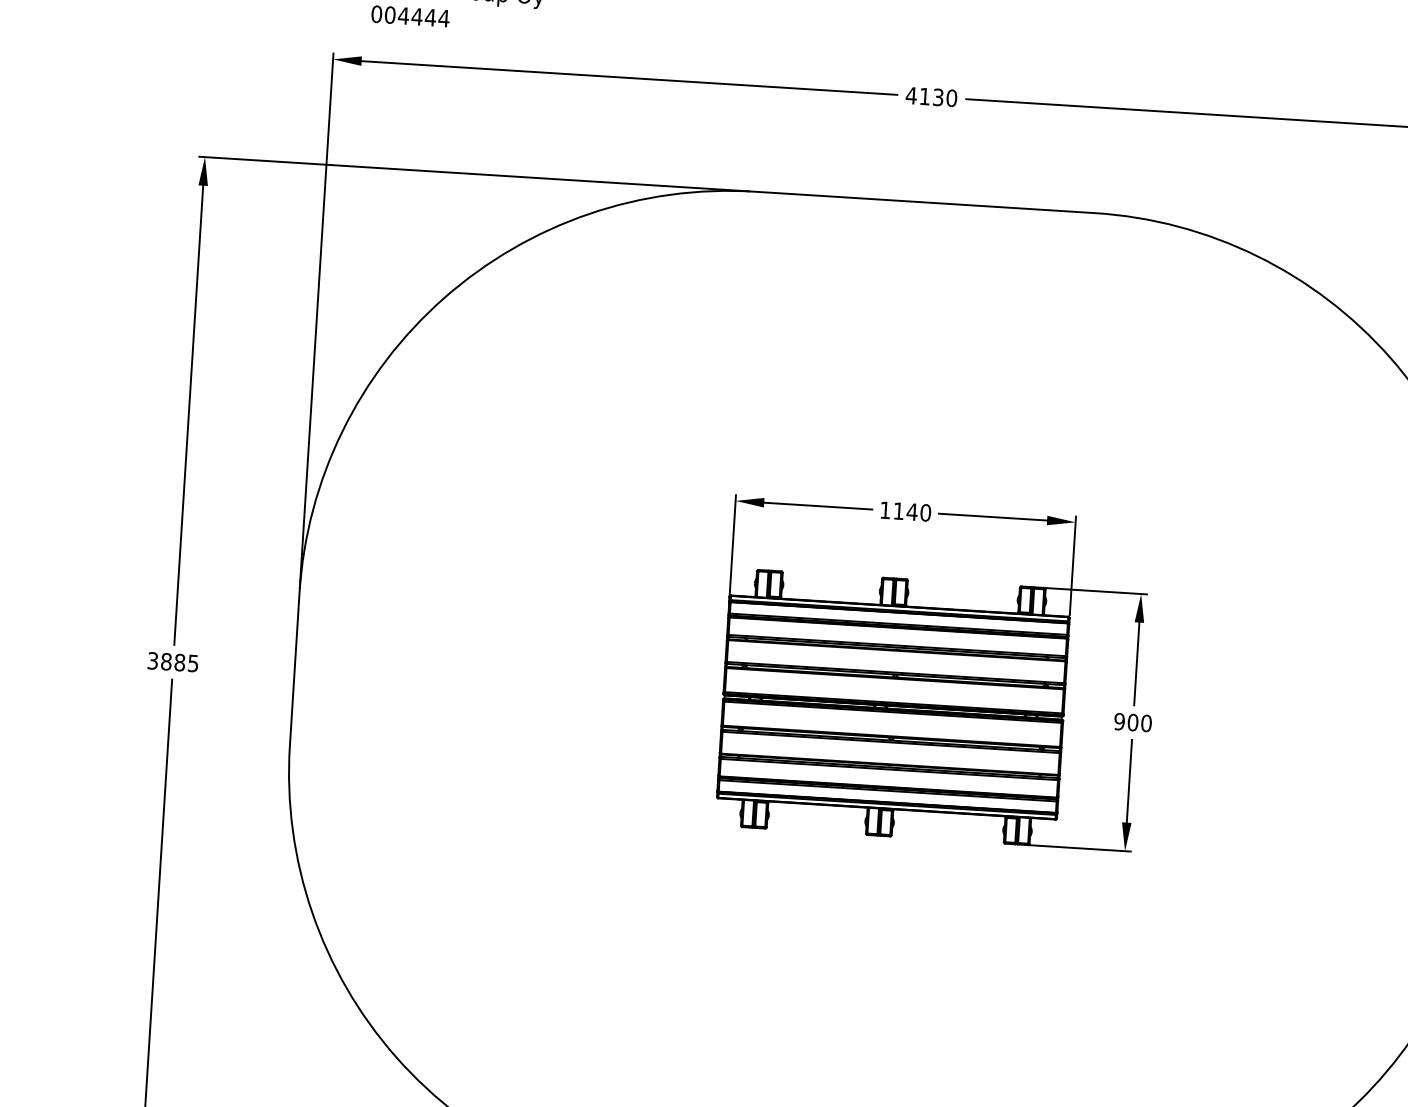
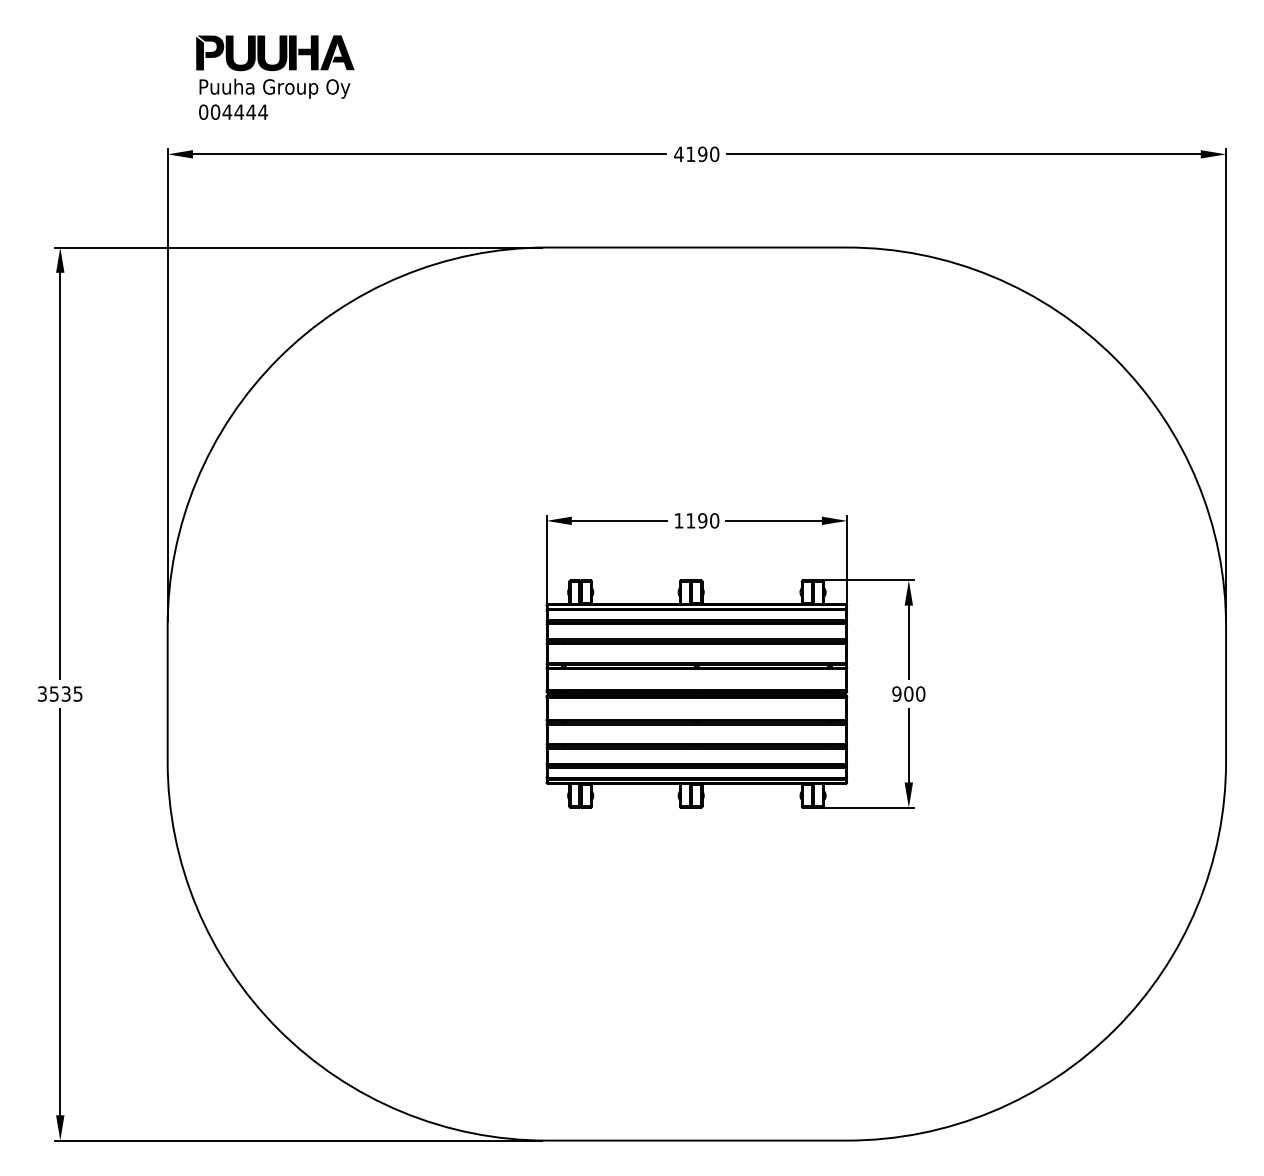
text: (938, 96) -> (702, 153), 4130 -> 4190
text: (912, 511) -> (702, 520), 1140 -> 1190
text: (172, 661) -> (59, 693), 3885 -> 3535

